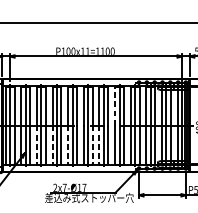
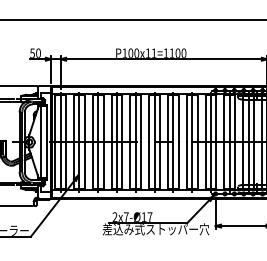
line: (114, 105) -> (186, 118), dashed -> solid
line: (36, 144) -> (92, 165), dashed -> solid
line: (52, 144) -> (111, 165), dashed -> solid
line: (68, 144) -> (130, 165), dashed -> solid
line: (92, 144) -> (159, 165), dashed -> solid
line: (99, 144) -> (168, 165), dashed -> solid

